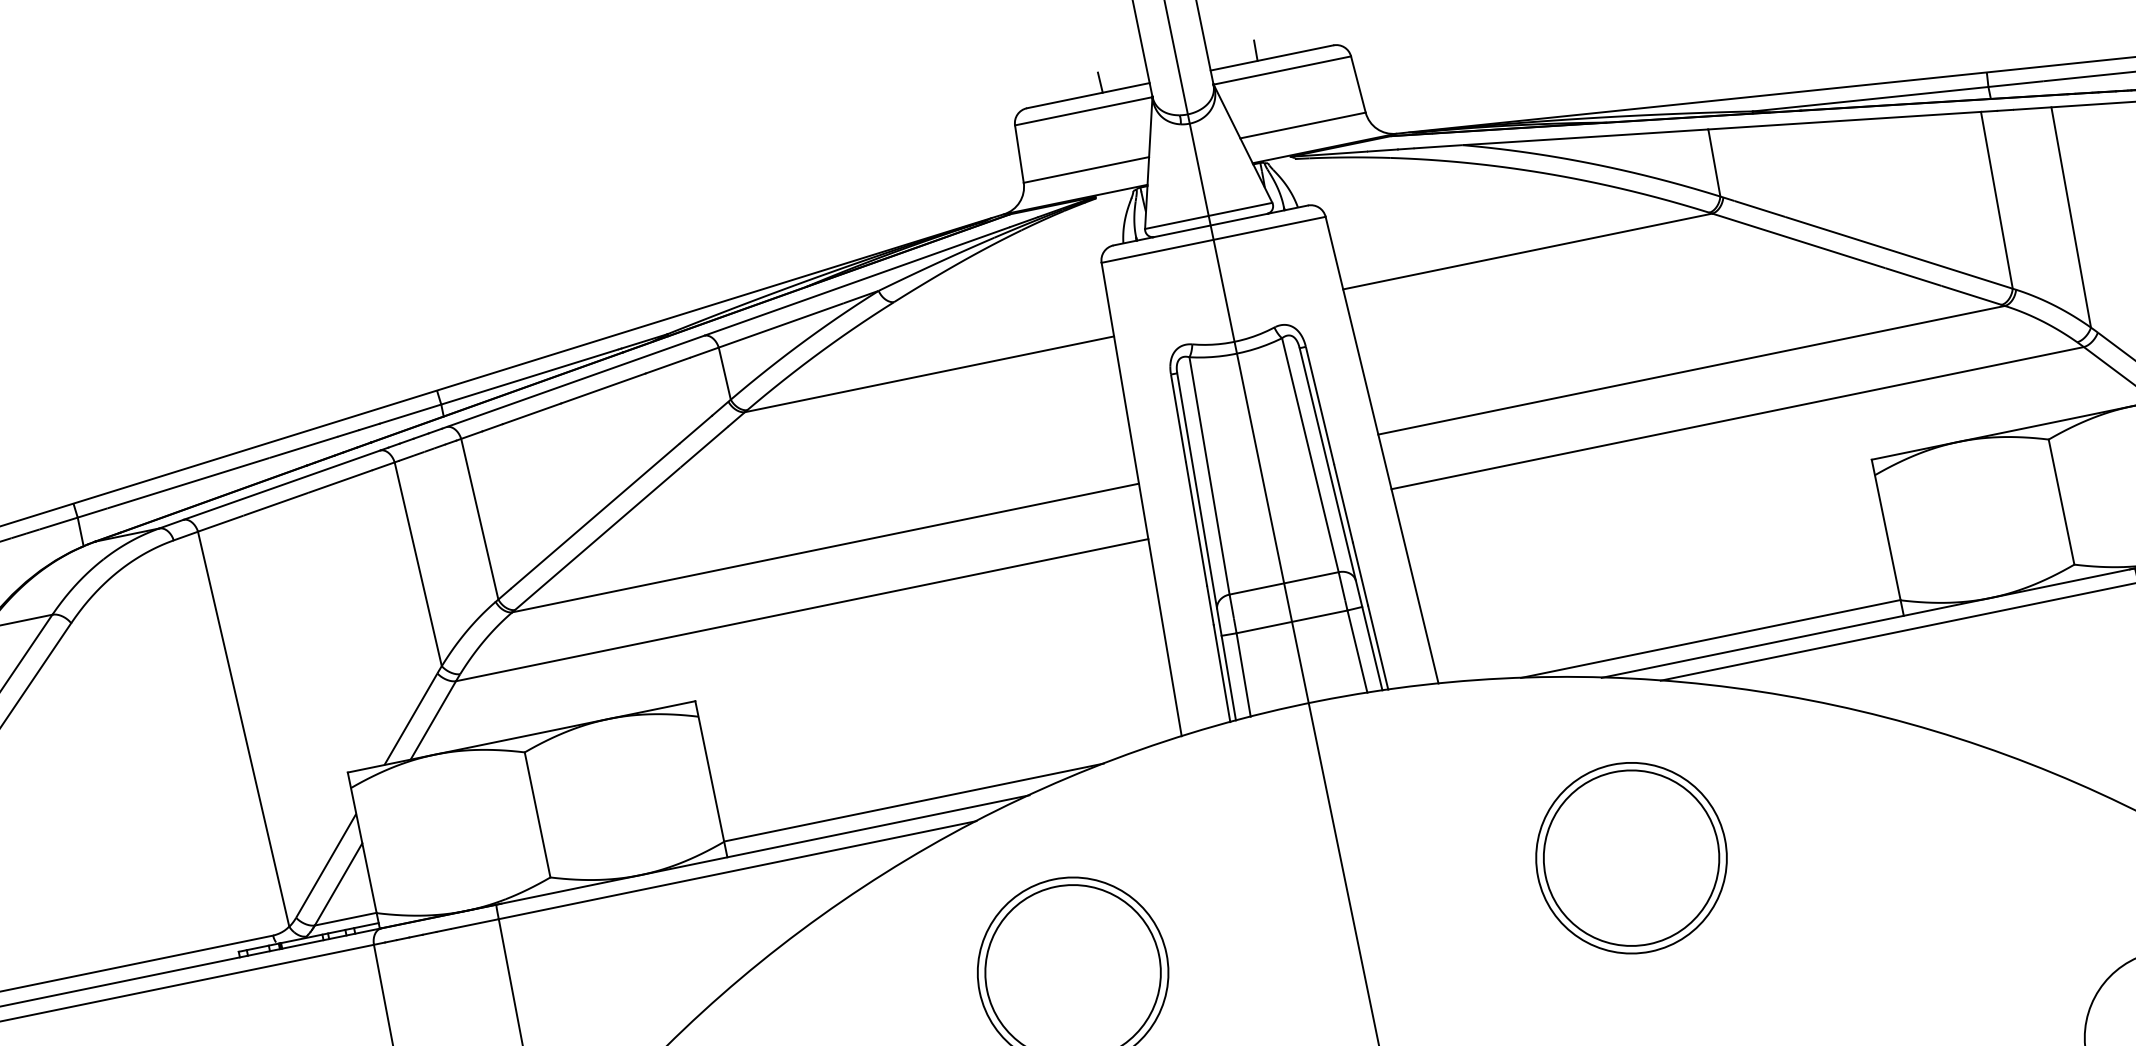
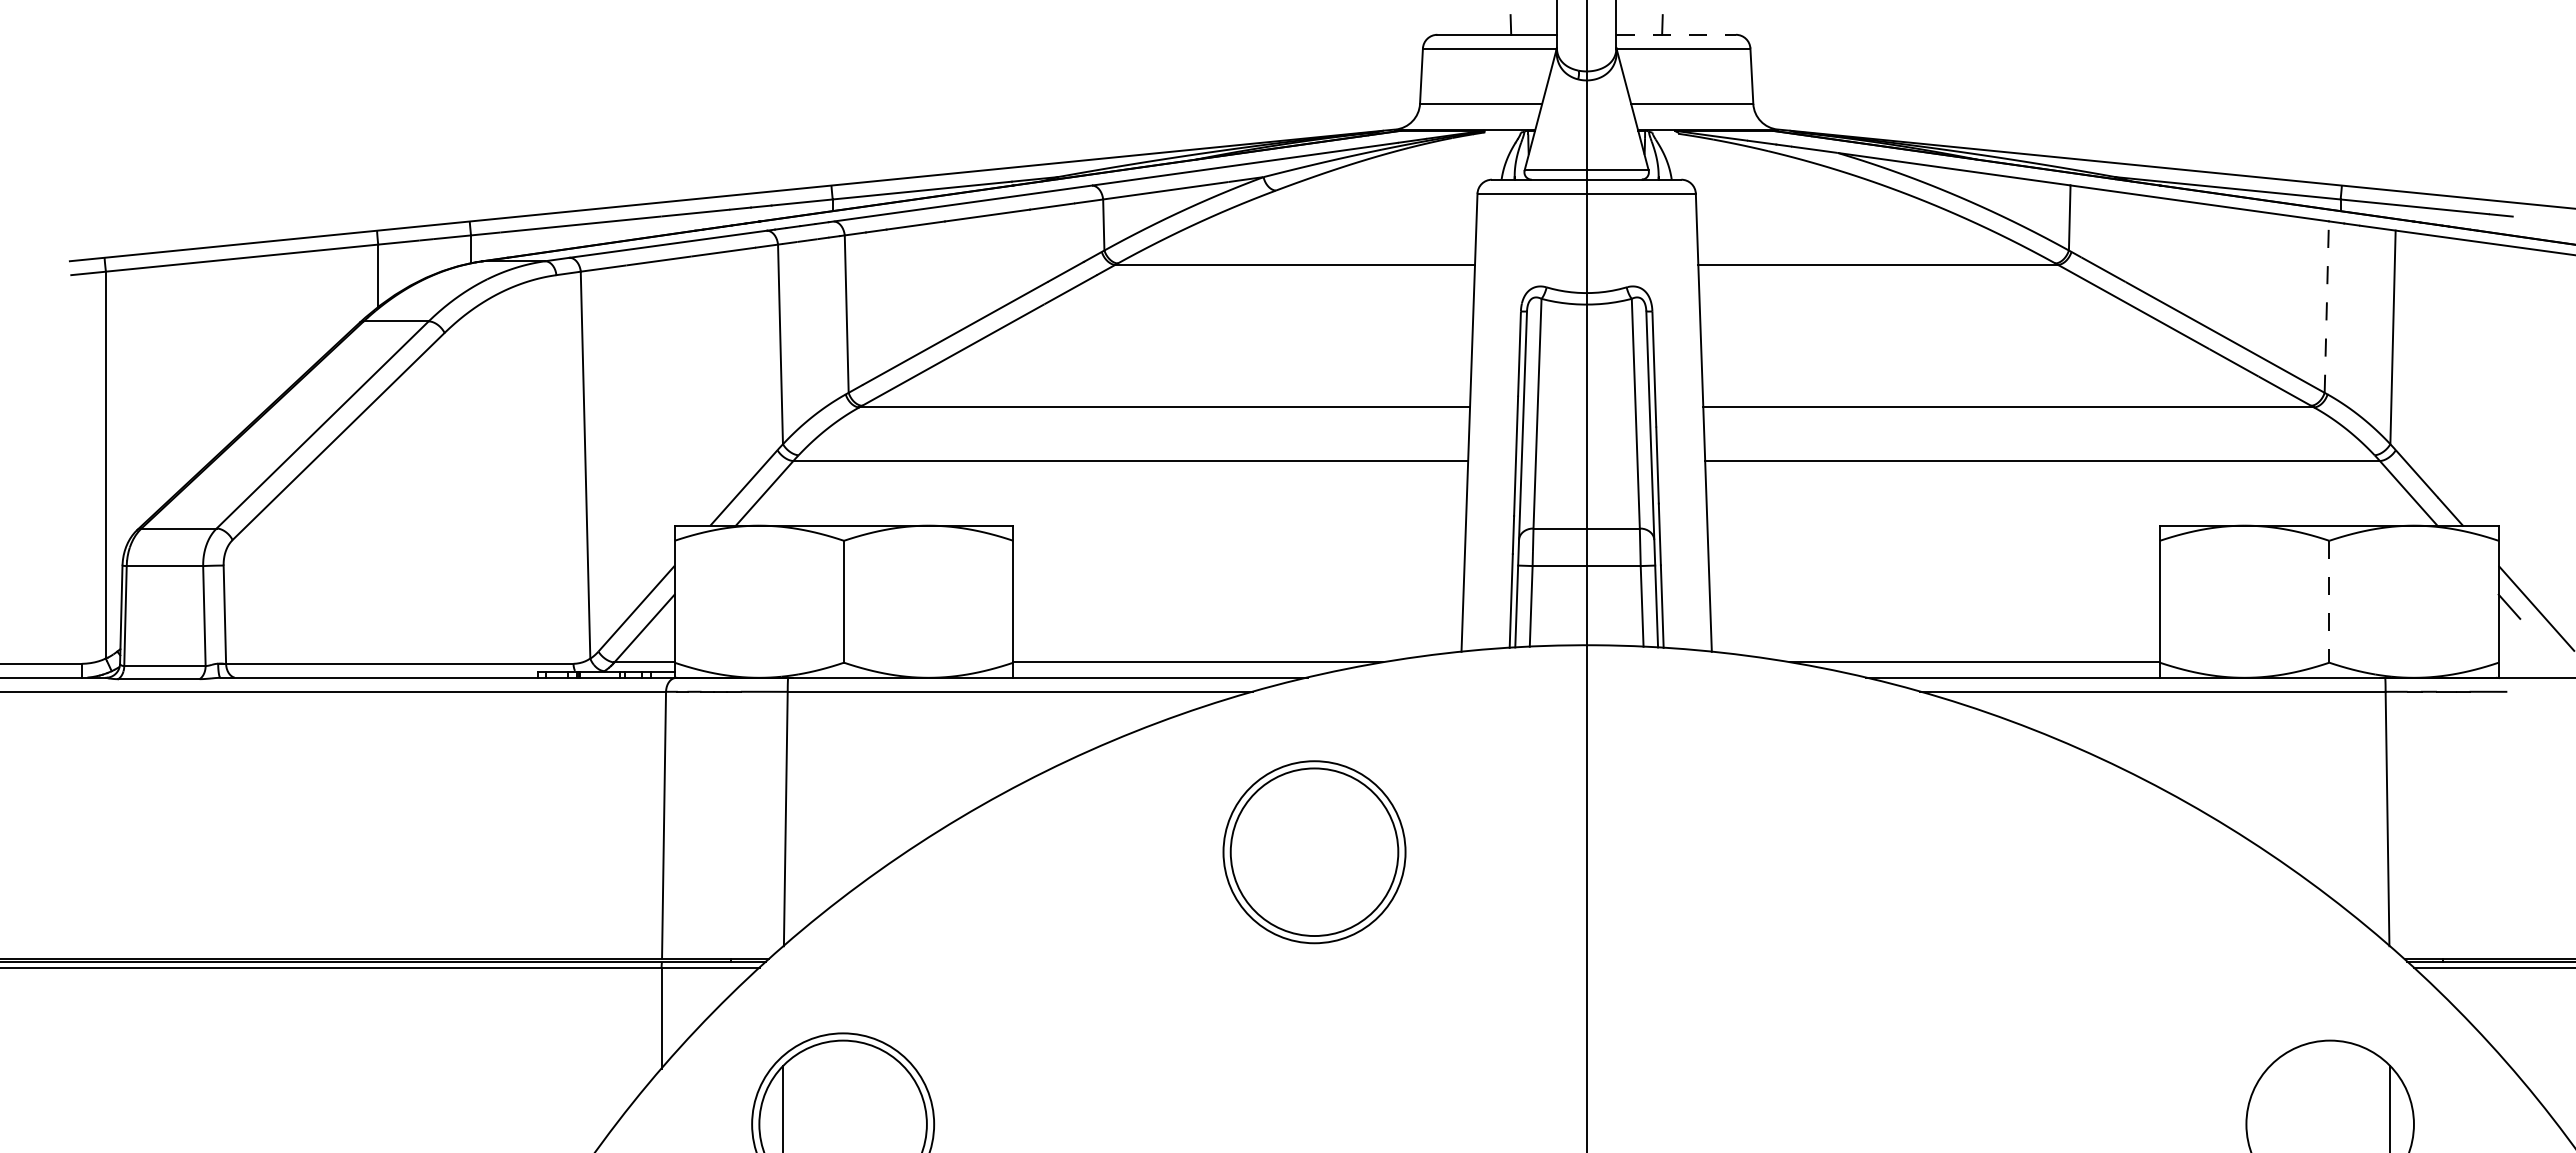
line: (1272, 57) -> (1676, 34), solid -> dashed
line: (1996, 200) -> (2326, 307), solid -> dashed
line: (2061, 501) -> (2329, 601), solid -> dashed
part: (1631, 858) -> (1858, 852), removed

